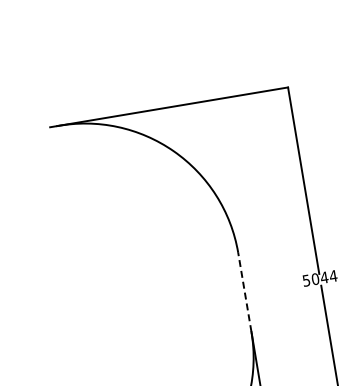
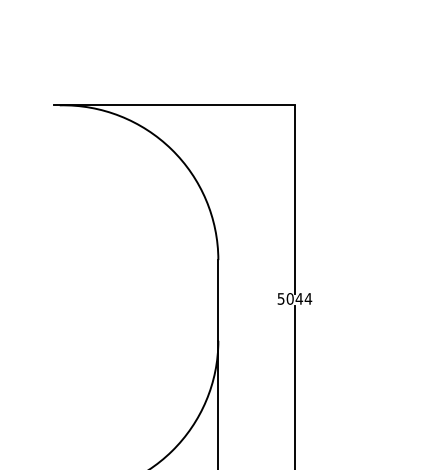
line: (244, 291) -> (218, 299), dashed -> solid

